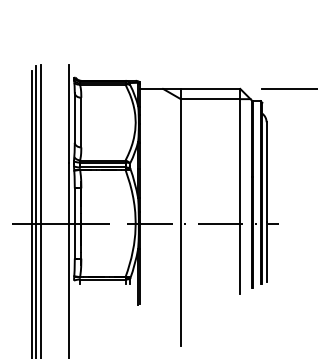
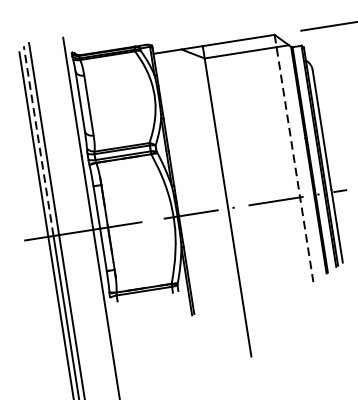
line: (36, 144) -> (38, 140), solid -> dashed
line: (240, 191) -> (294, 158), solid -> dashed

